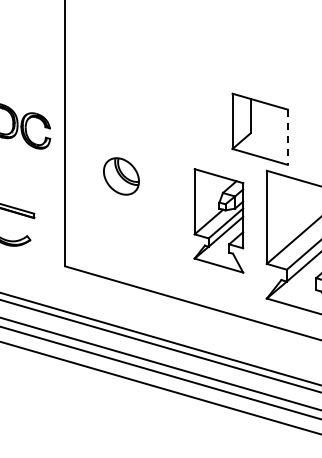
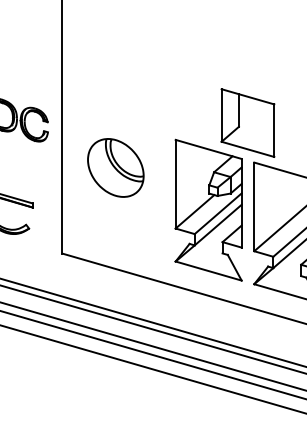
line: (287, 137) -> (273, 130), dashed -> solid
part: (121, 176) -> (115, 168), size x1.67
part: (218, 220) -> (208, 209), size x1.43

